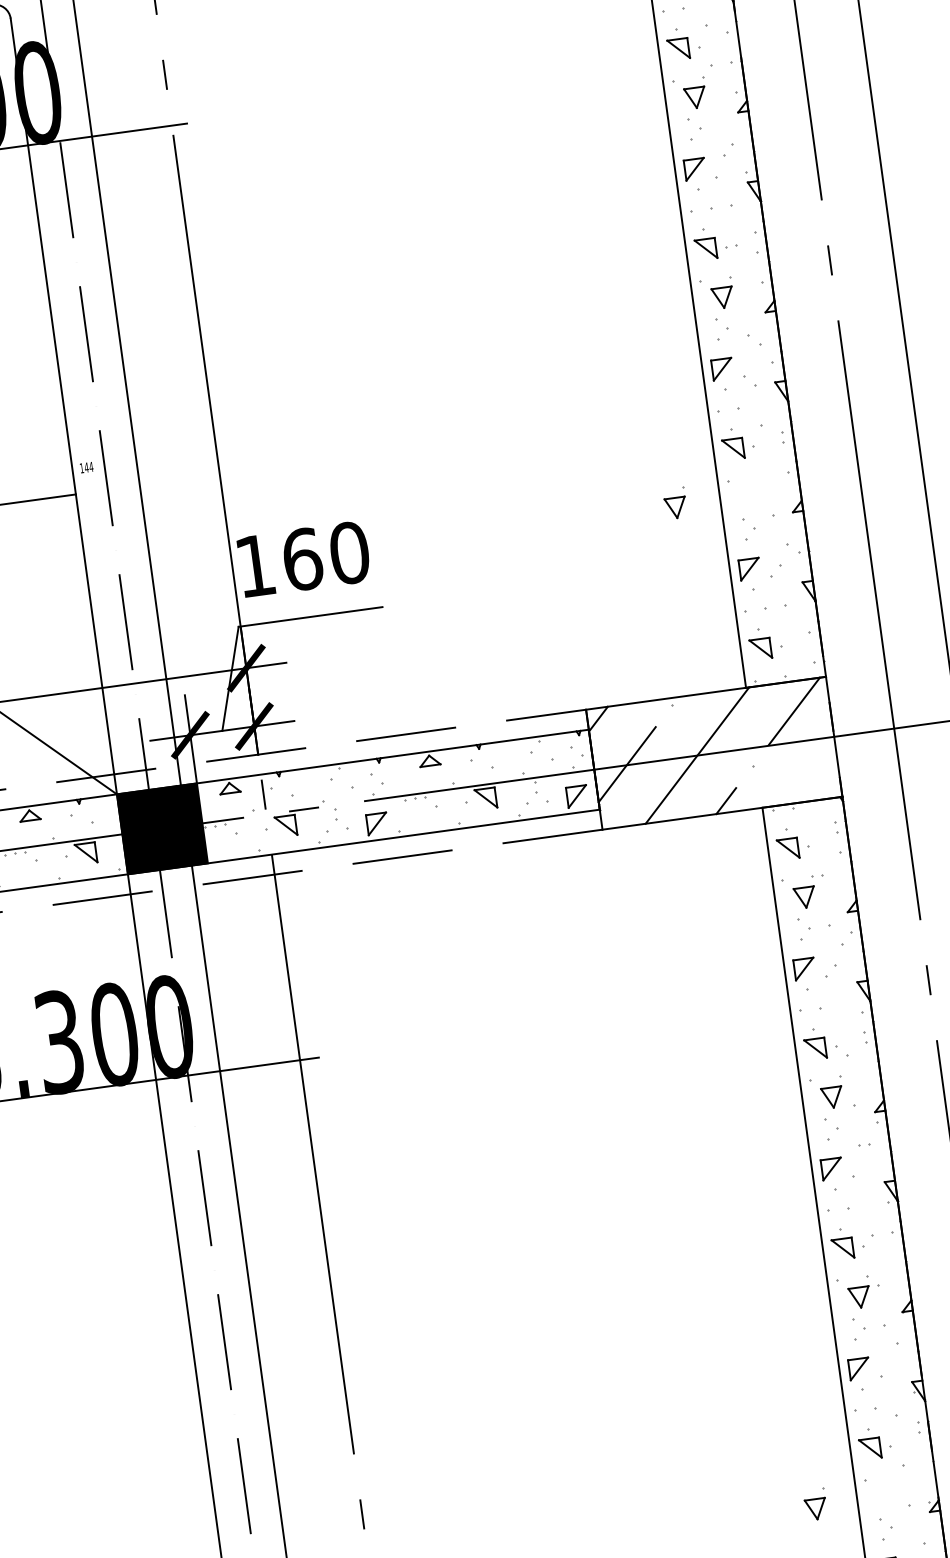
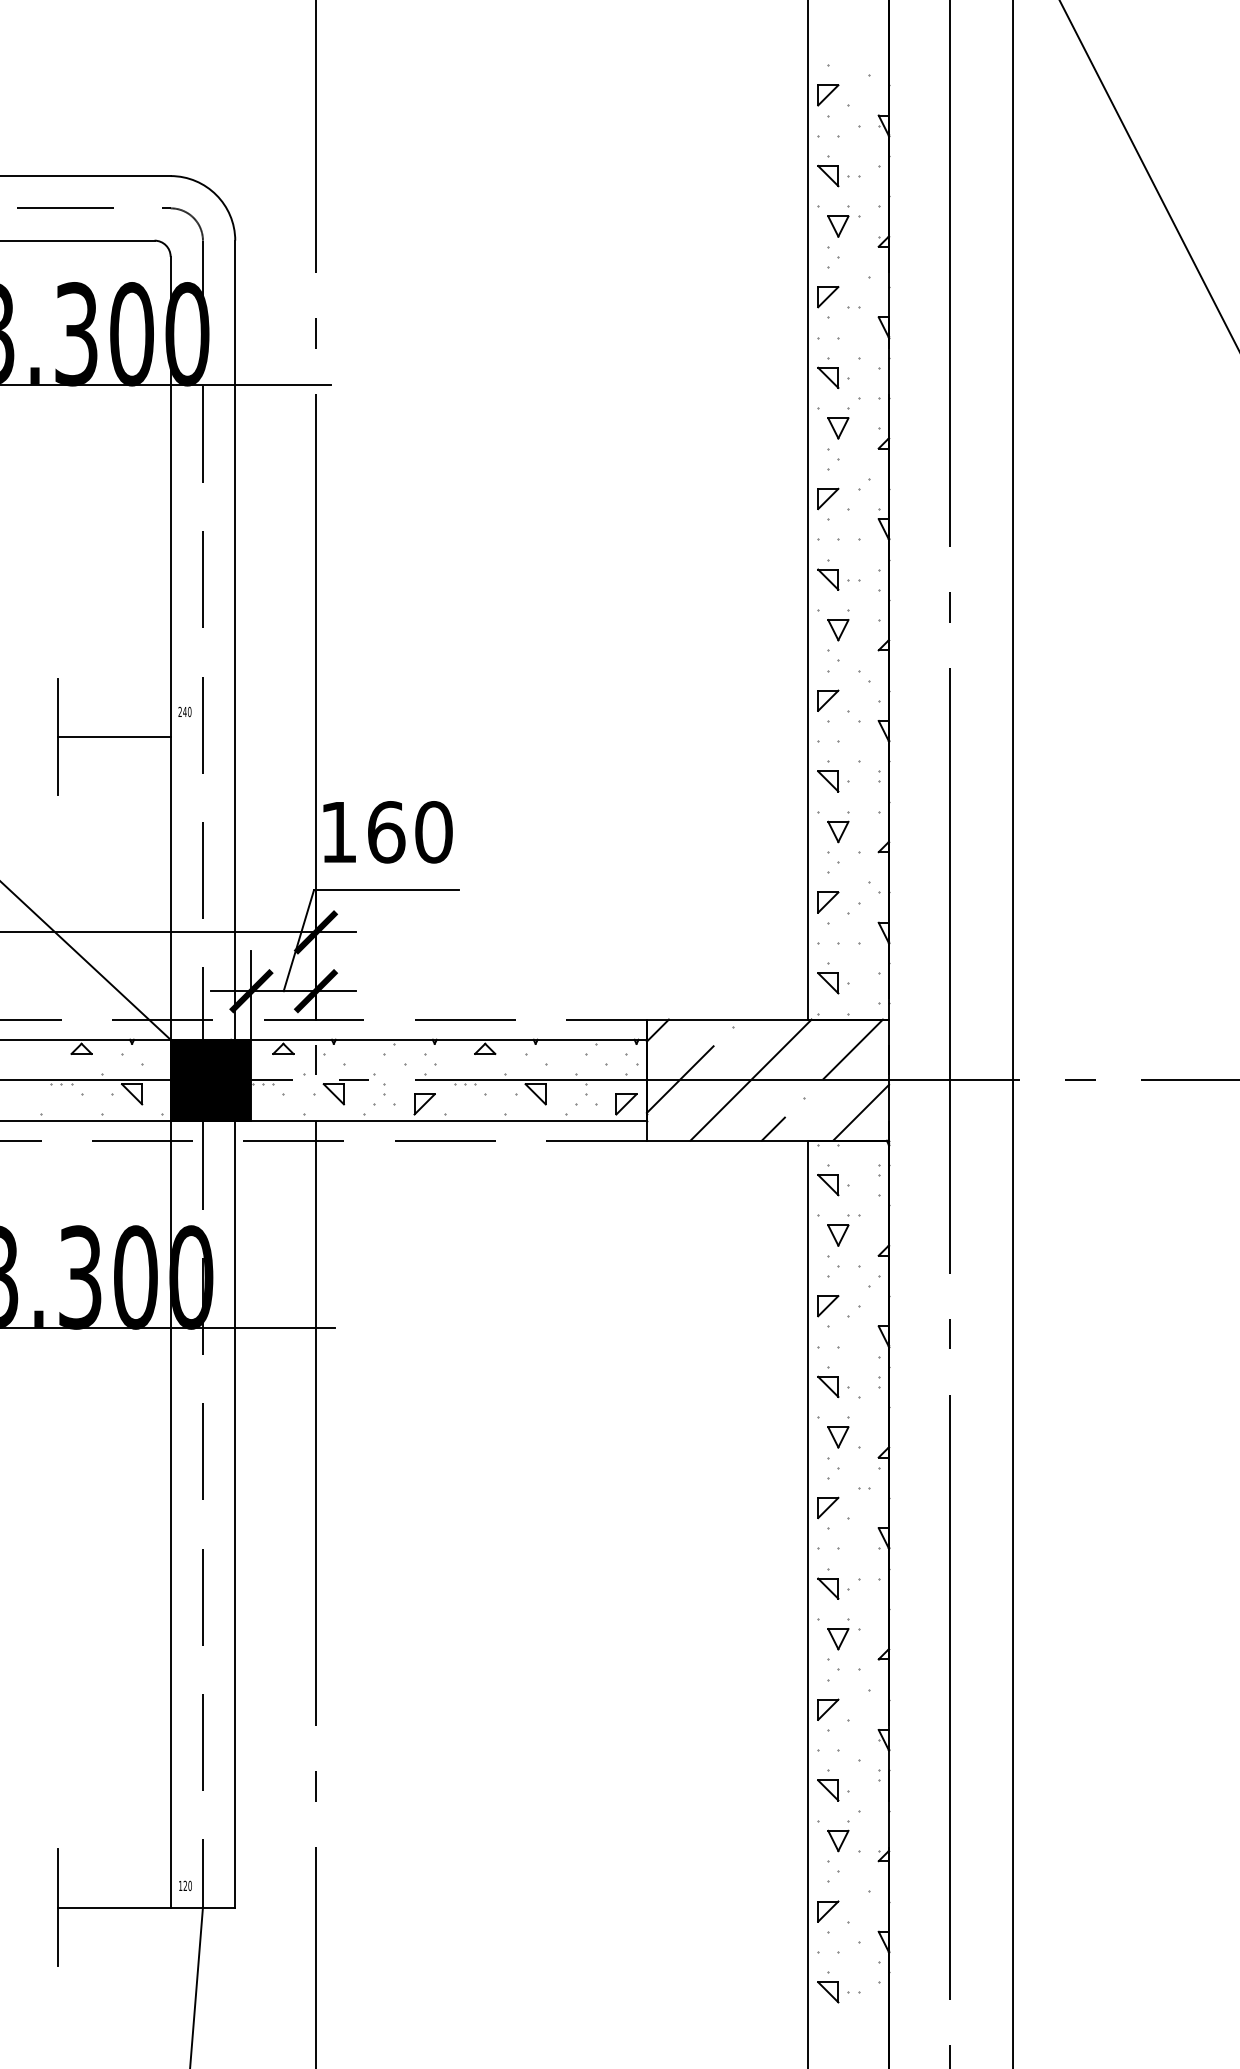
text: (86, 467) -> (184, 711), 144 -> 240
part: (675, 503) -> (838, 827), moved
line: (811, 772) -> (861, 1112), added
part: (815, 1504) -> (838, 1836), moved

